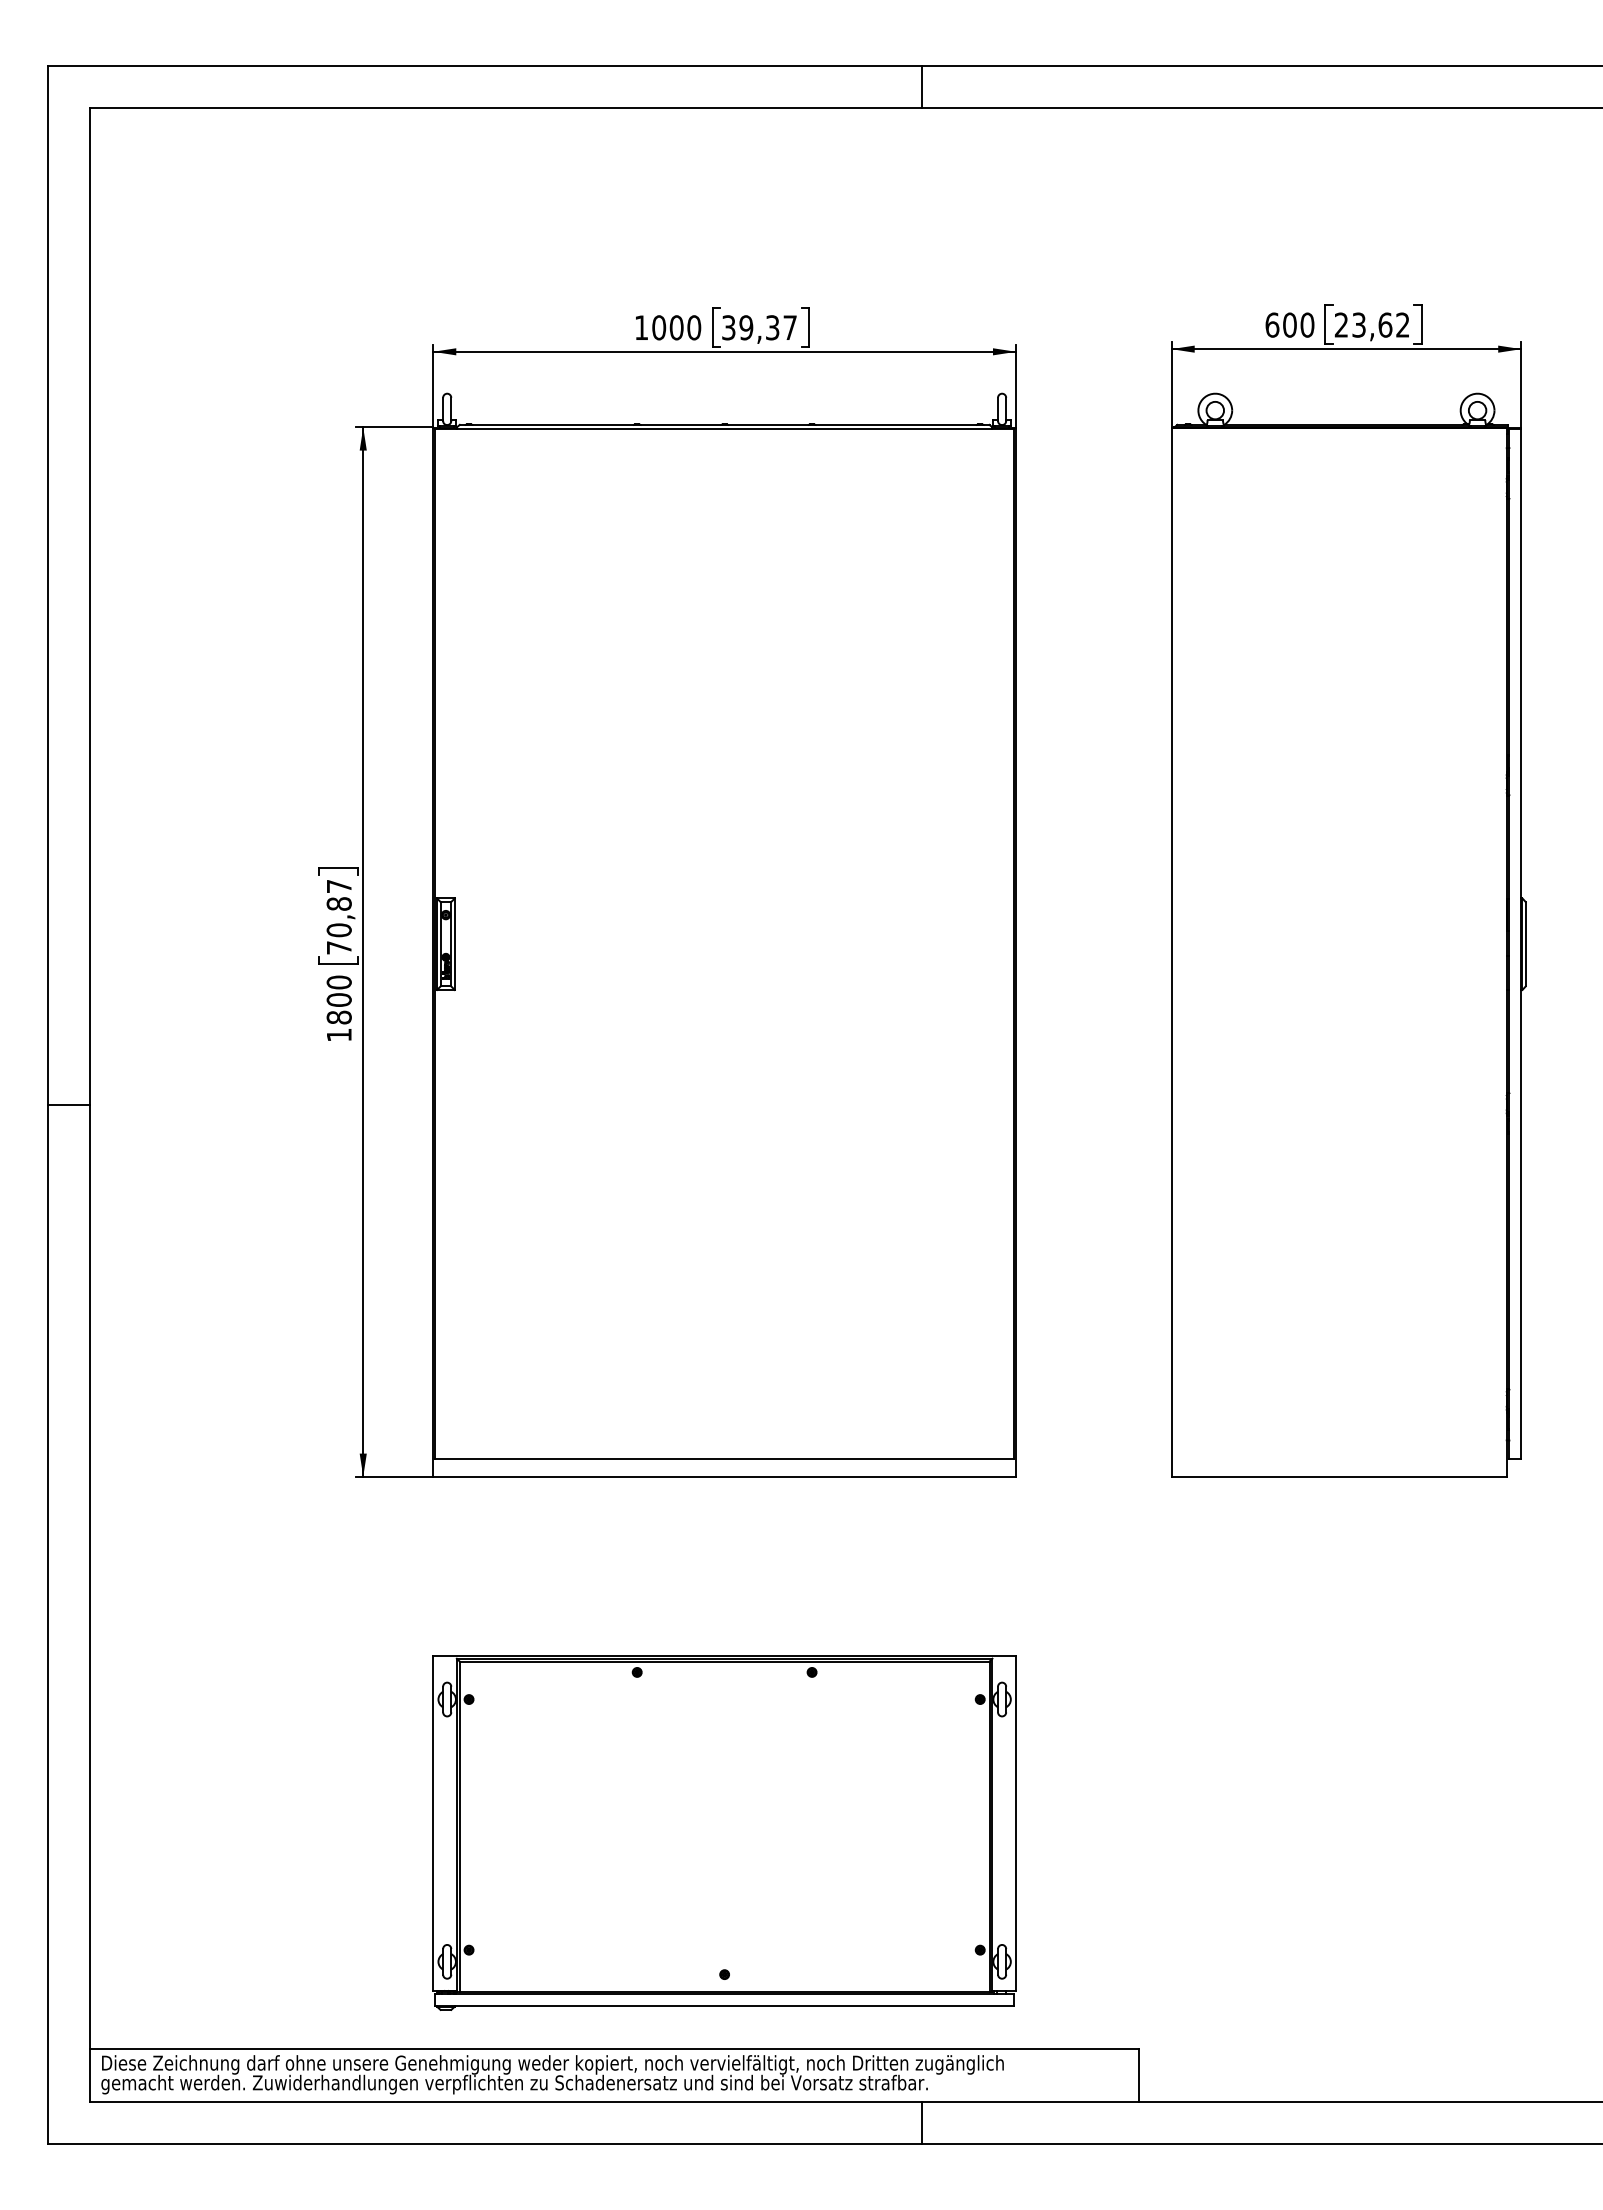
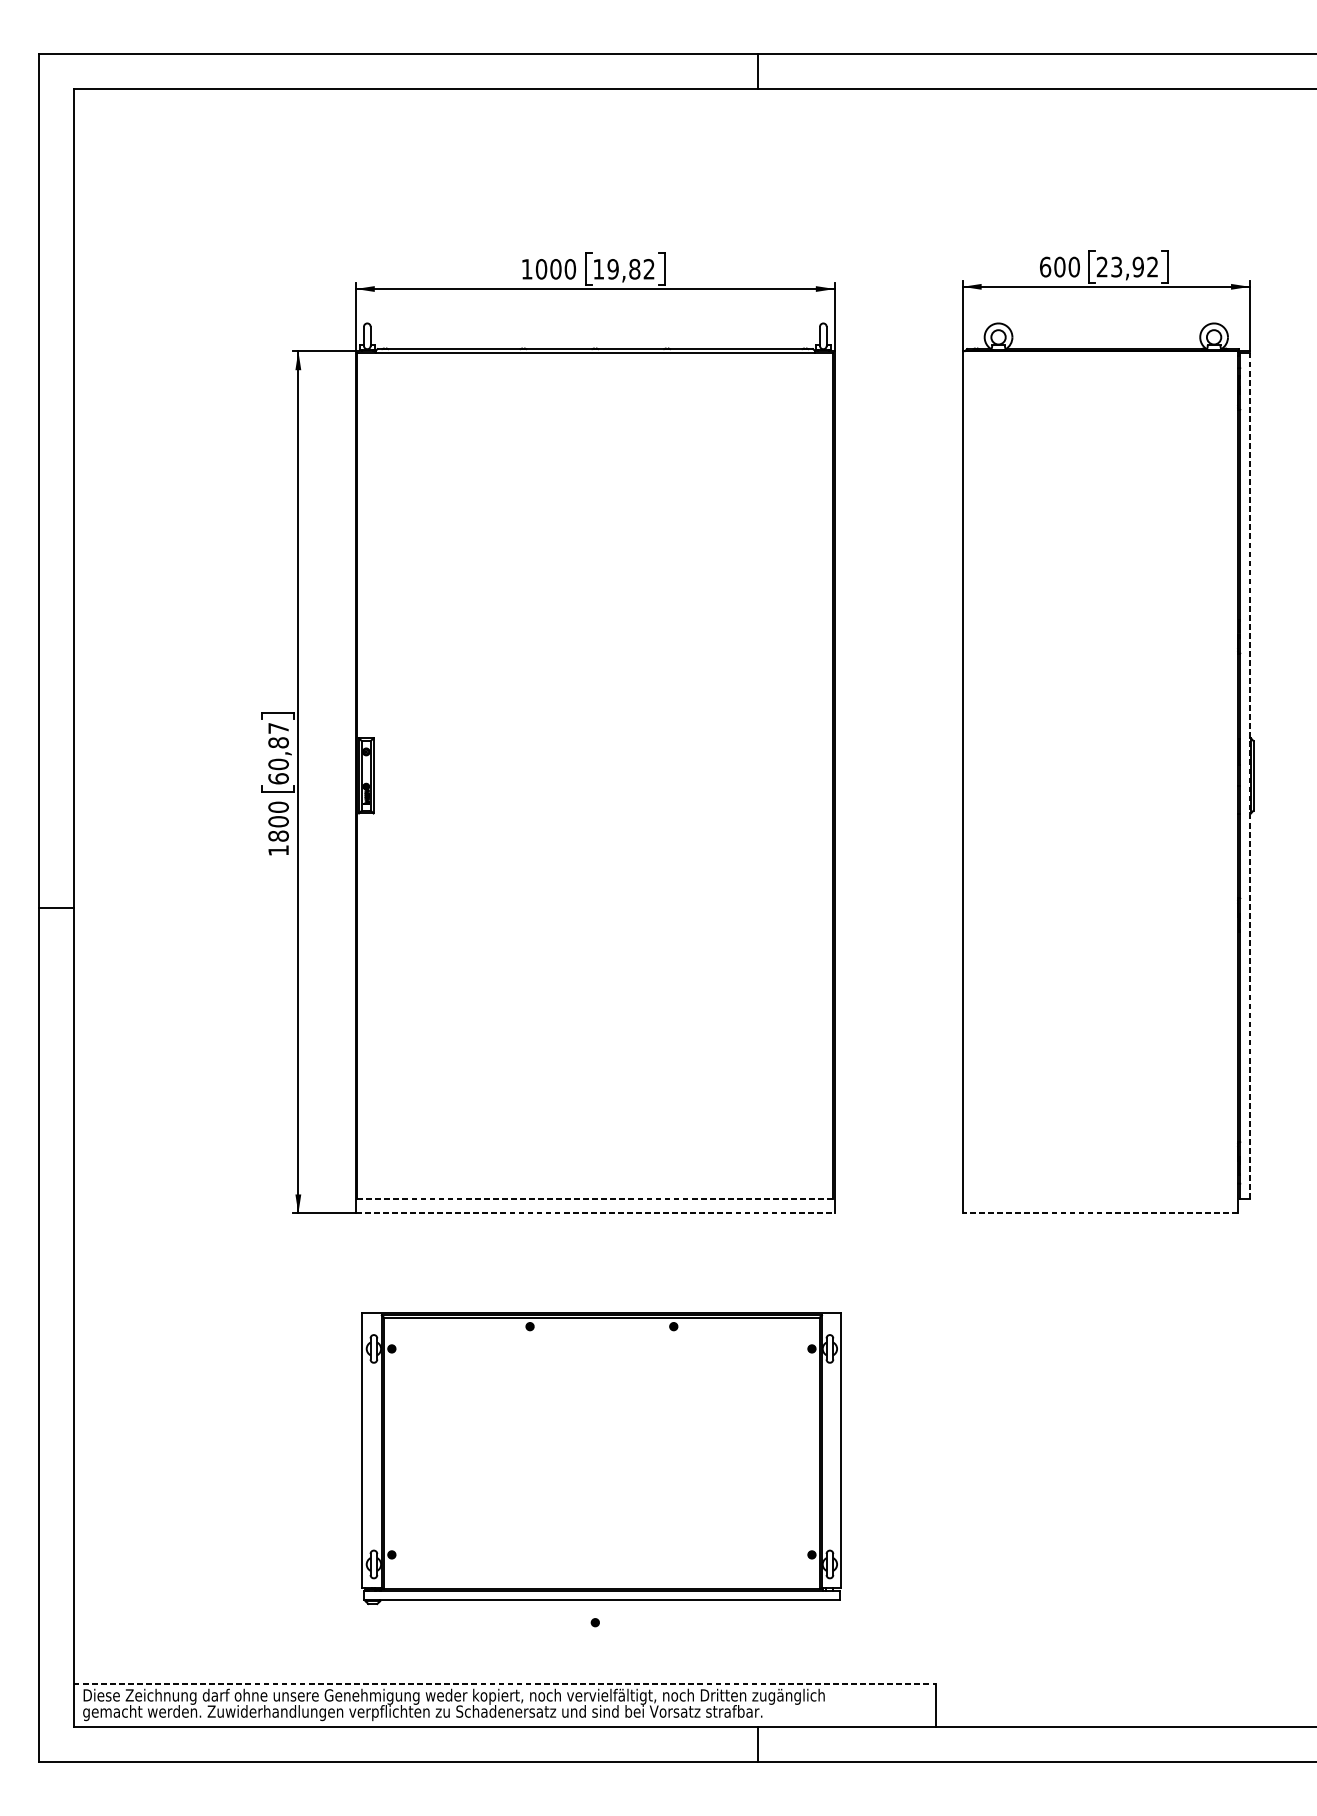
text: (1385, 324) -> (1138, 266), 23,62 -> 23,92
text: (759, 327) -> (623, 269), 39,37 -> 19,82
line: (1521, 944) -> (1250, 776), solid -> dashed
text: (338, 947) -> (278, 778), 70,87 -> 60,87
line: (724, 1459) -> (595, 1199), solid -> dashed
line: (725, 1476) -> (596, 1213), solid -> dashed
line: (1339, 1476) -> (1100, 1213), solid -> dashed
part: (724, 1832) -> (601, 1458), moved
line: (614, 2049) -> (504, 1684), solid -> dashed

